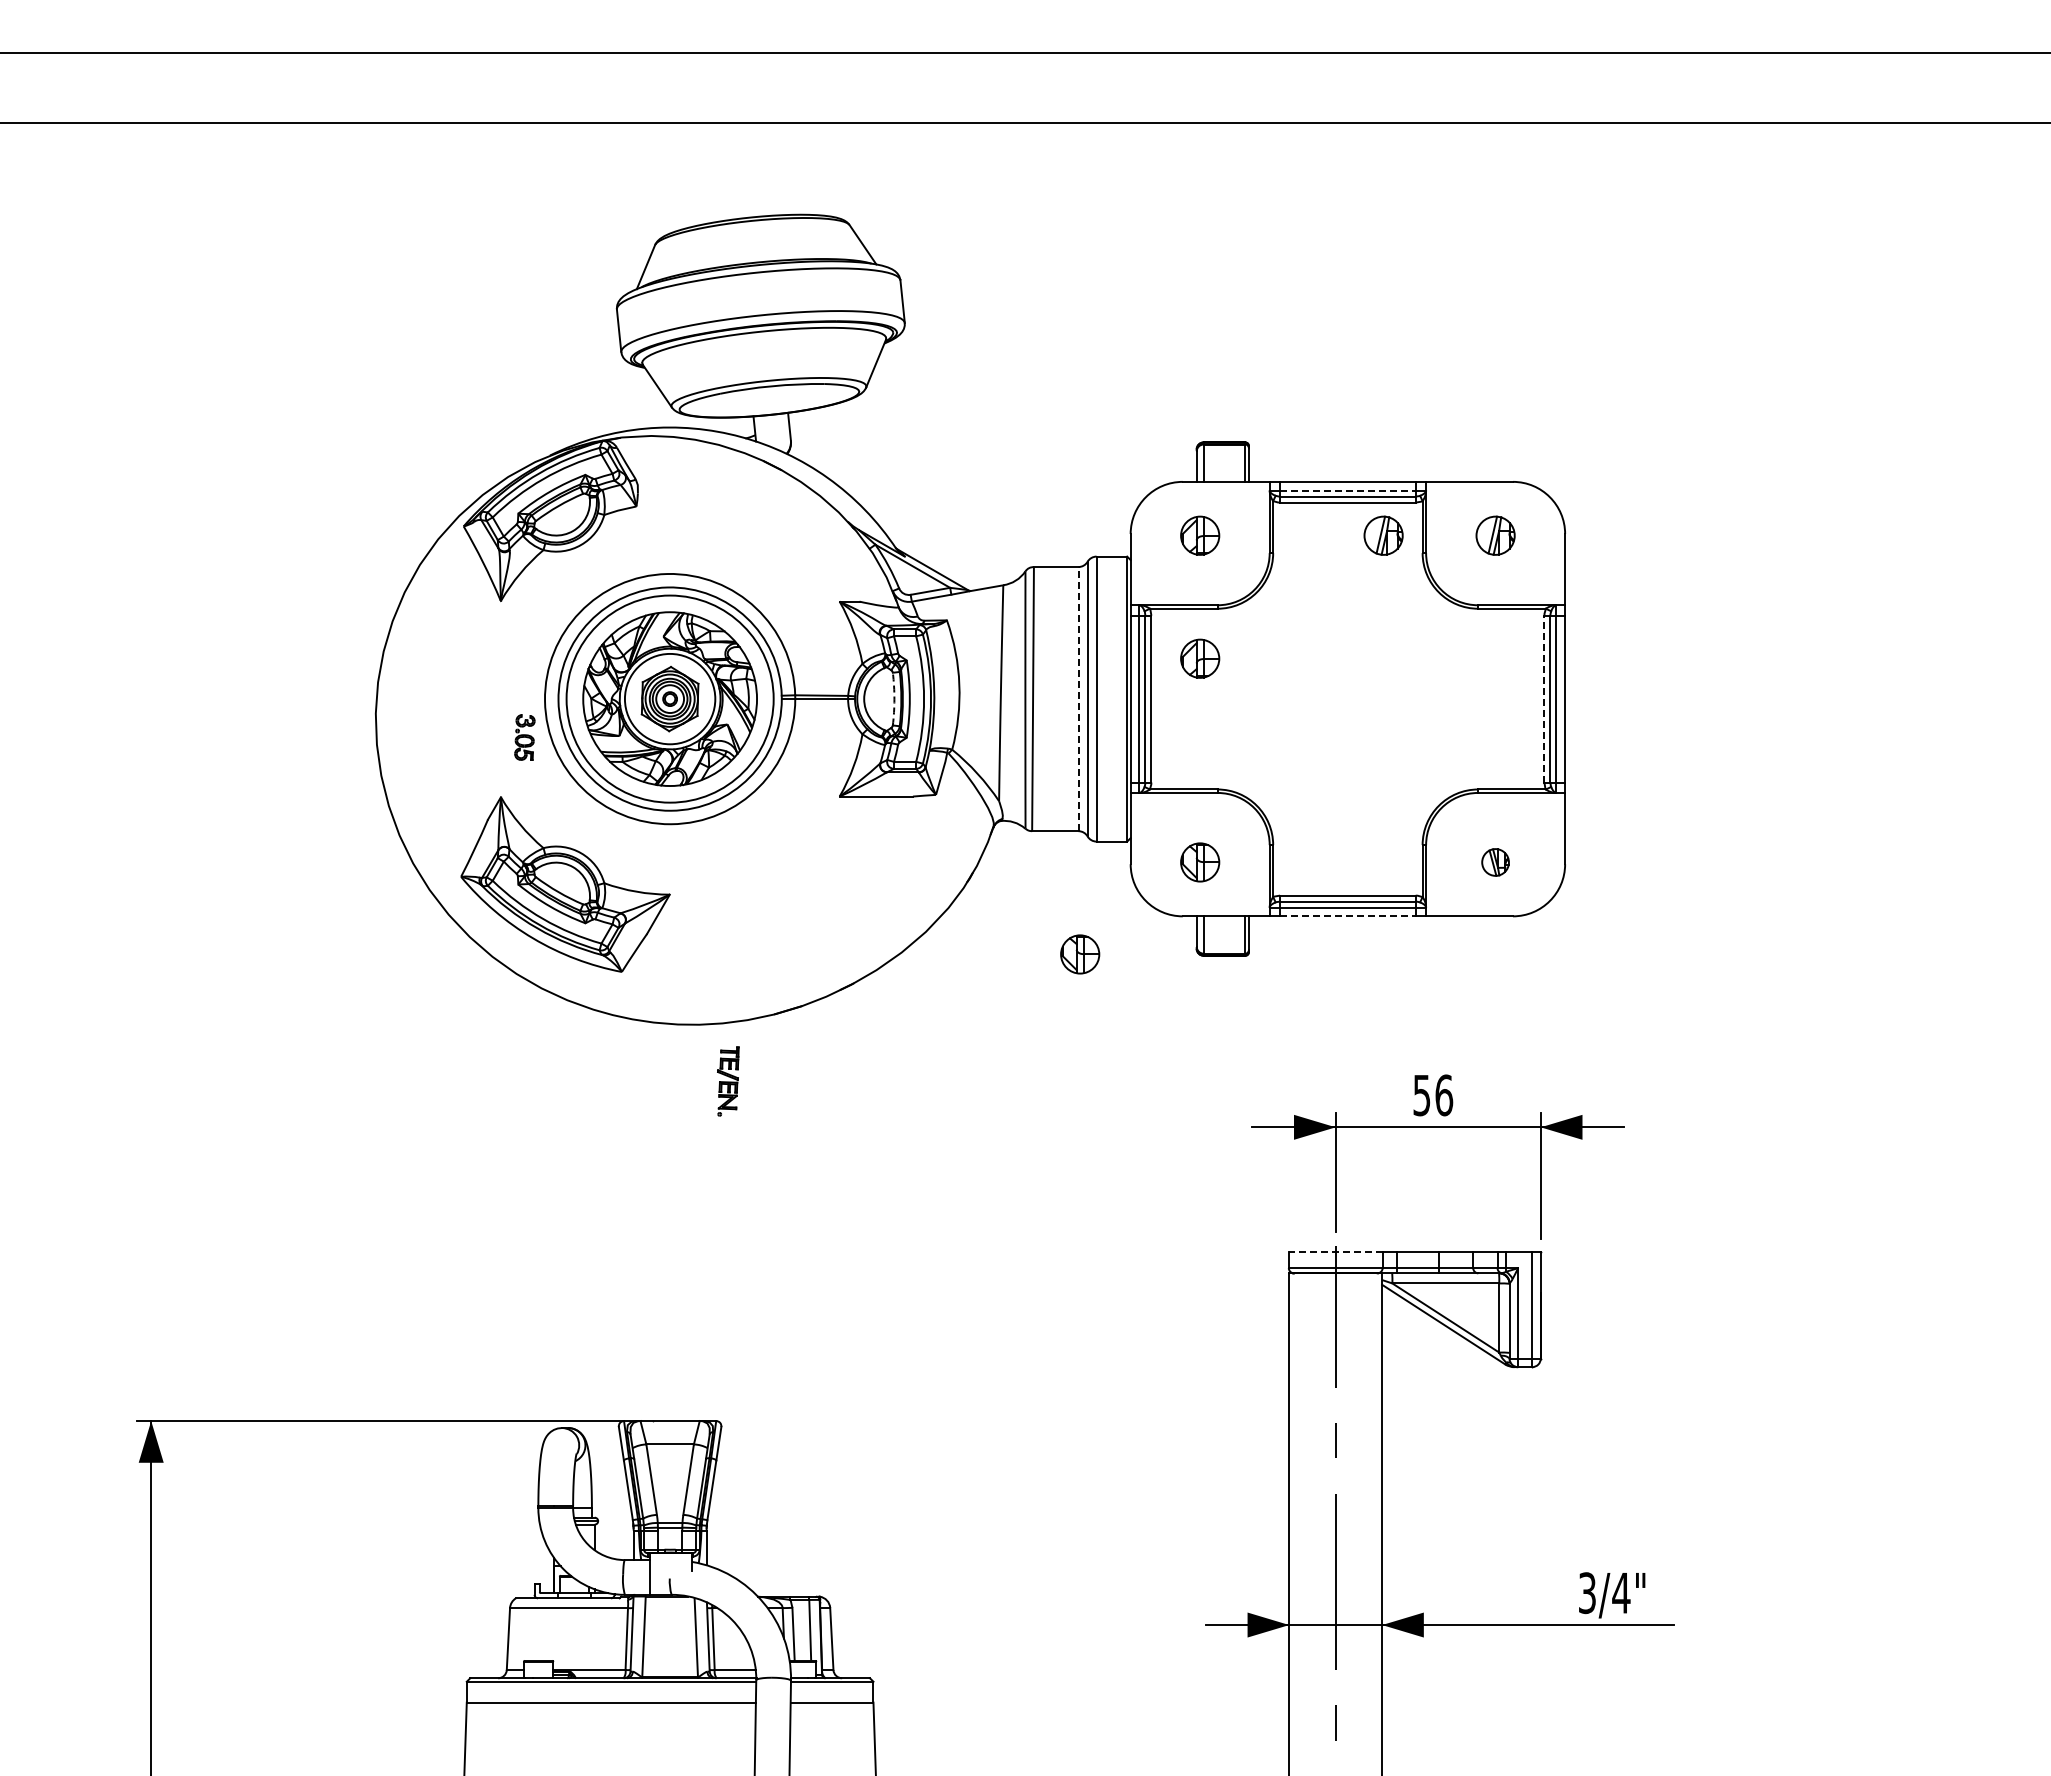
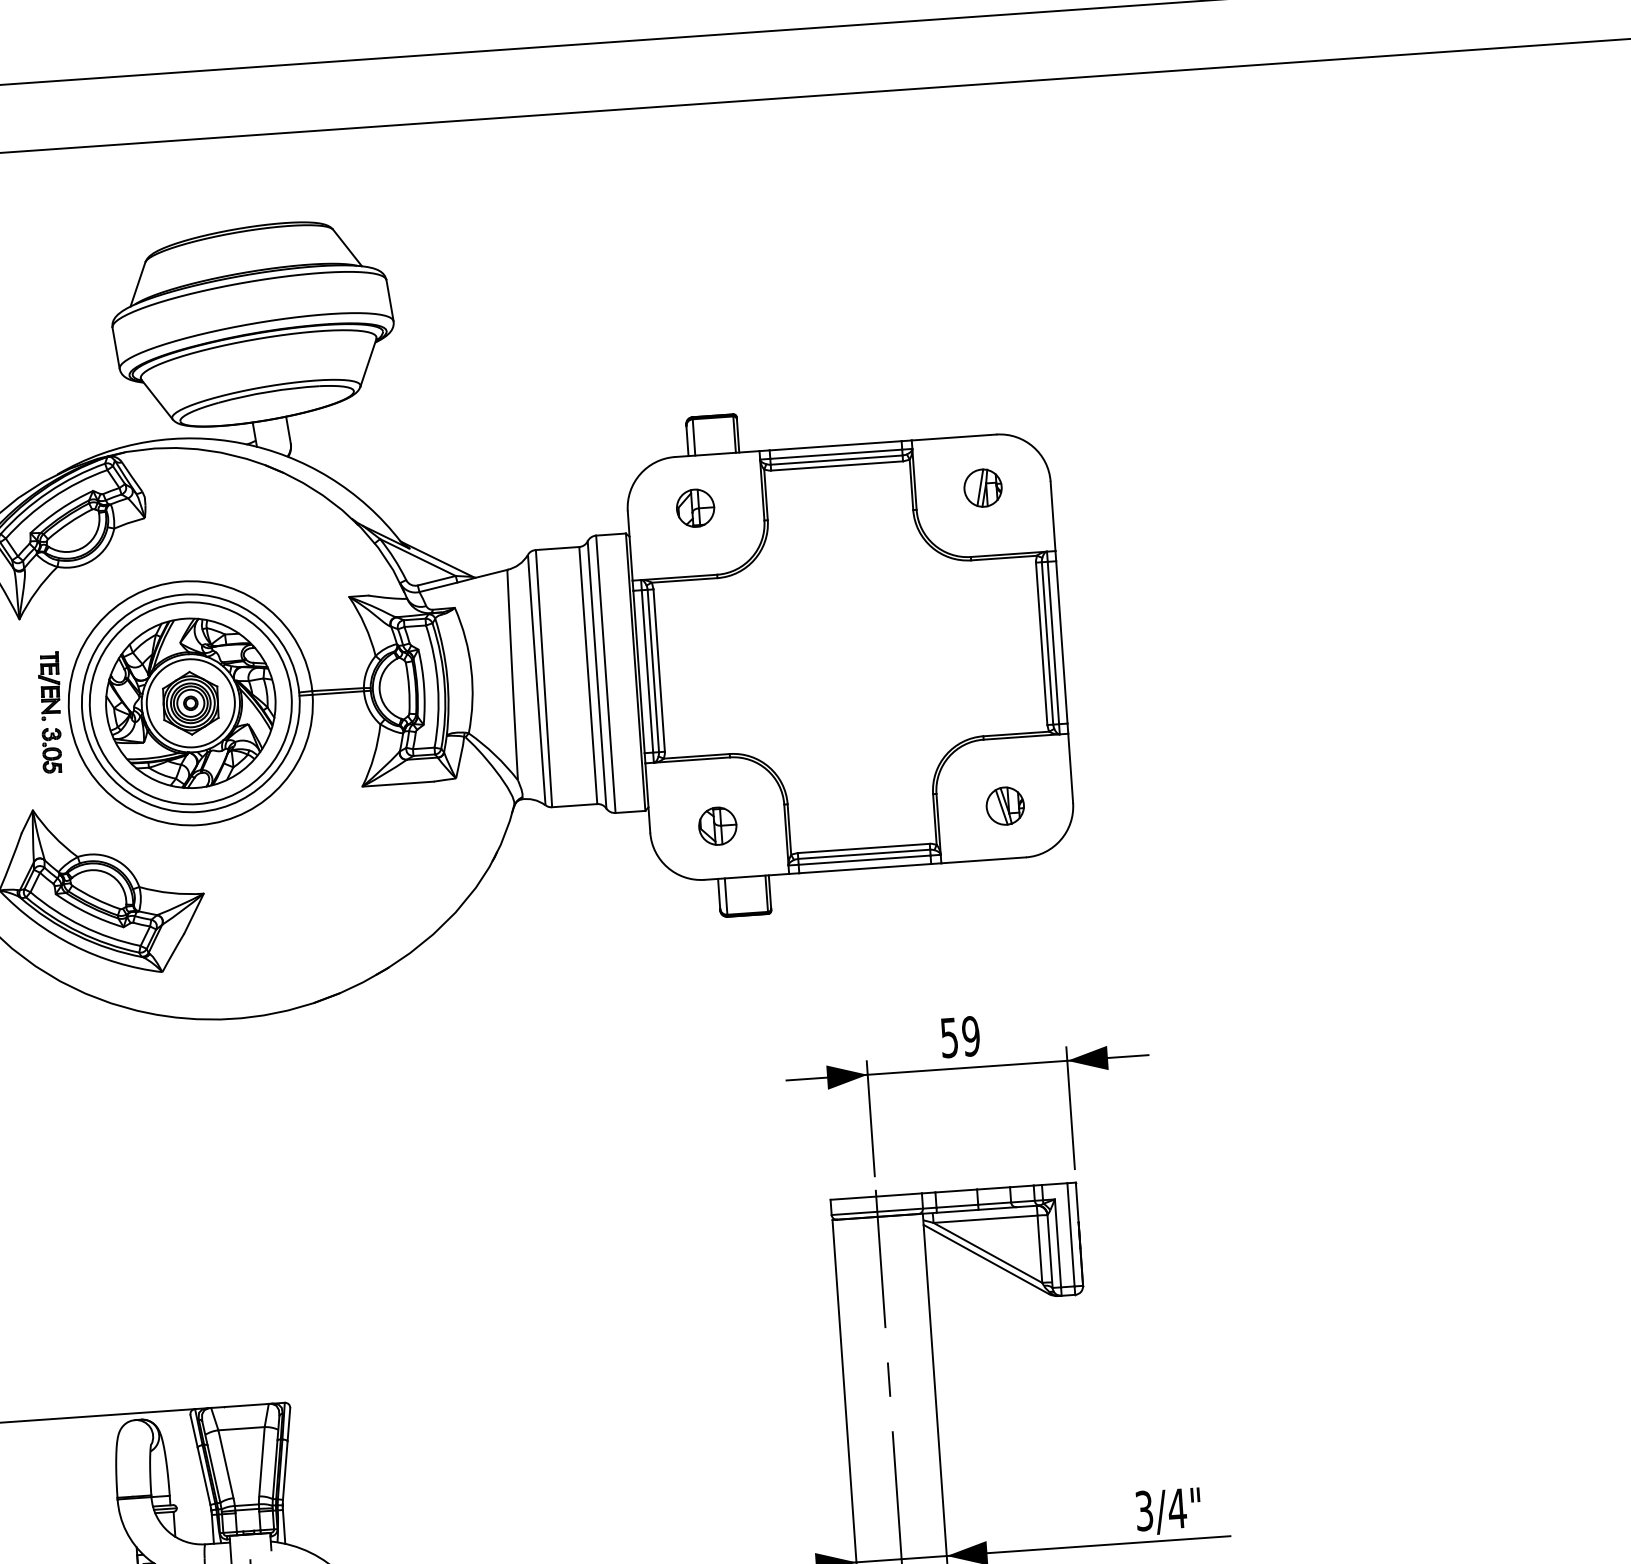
line: (1347, 490) -> (835, 454), dashed -> solid
part: (1383, 535) -> (873, 495), removed
part: (1200, 658) -> (704, 627), removed
line: (1078, 698) -> (588, 674), dashed -> solid
line: (1544, 698) -> (1041, 643), dashed -> solid
arc: (894, 699) -> (409, 688), dashed -> solid
part: (1495, 862) -> (1005, 806), size x1.43
line: (1347, 916) -> (864, 868), dashed -> solid
part: (1080, 954) -> (607, 923), removed
part: (728, 1081) -> (50, 686), moved
text: (1444, 1095) -> (971, 1036), 56 -> 59
line: (1335, 1252) -> (876, 1196), dashed -> solid

